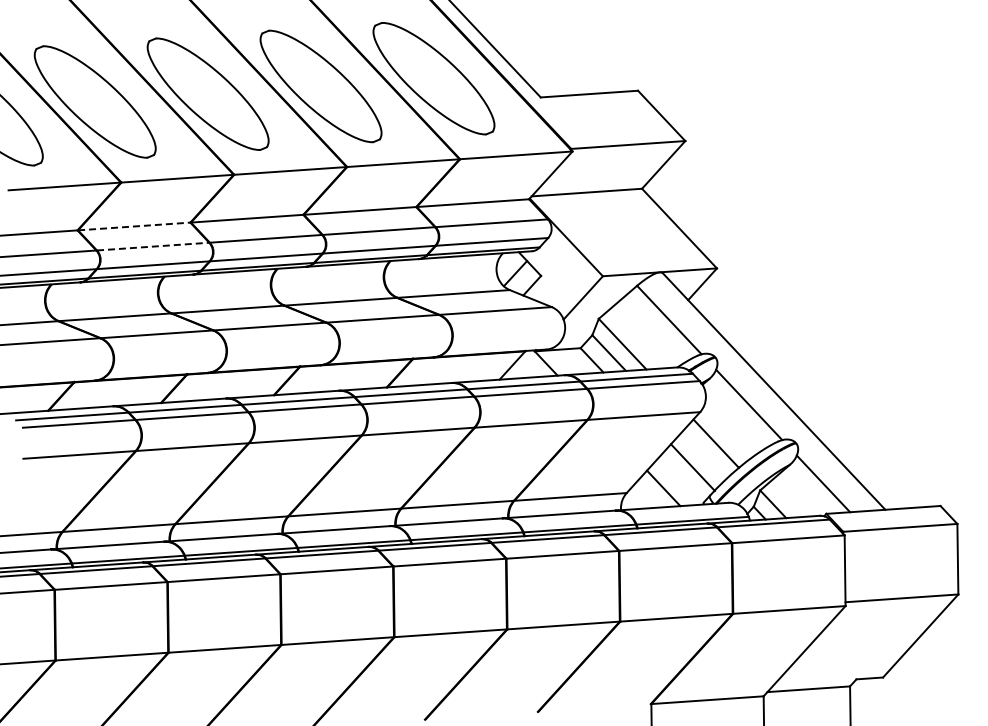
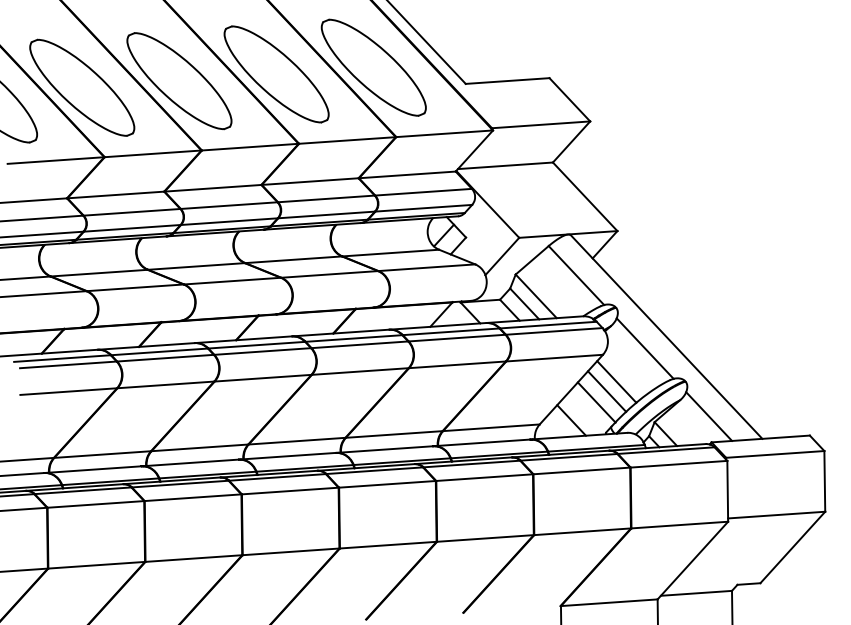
line: (134, 226) -> (116, 195), dashed -> solid
line: (153, 246) -> (132, 212), dashed -> solid
line: (704, 454) -> (606, 391), added

